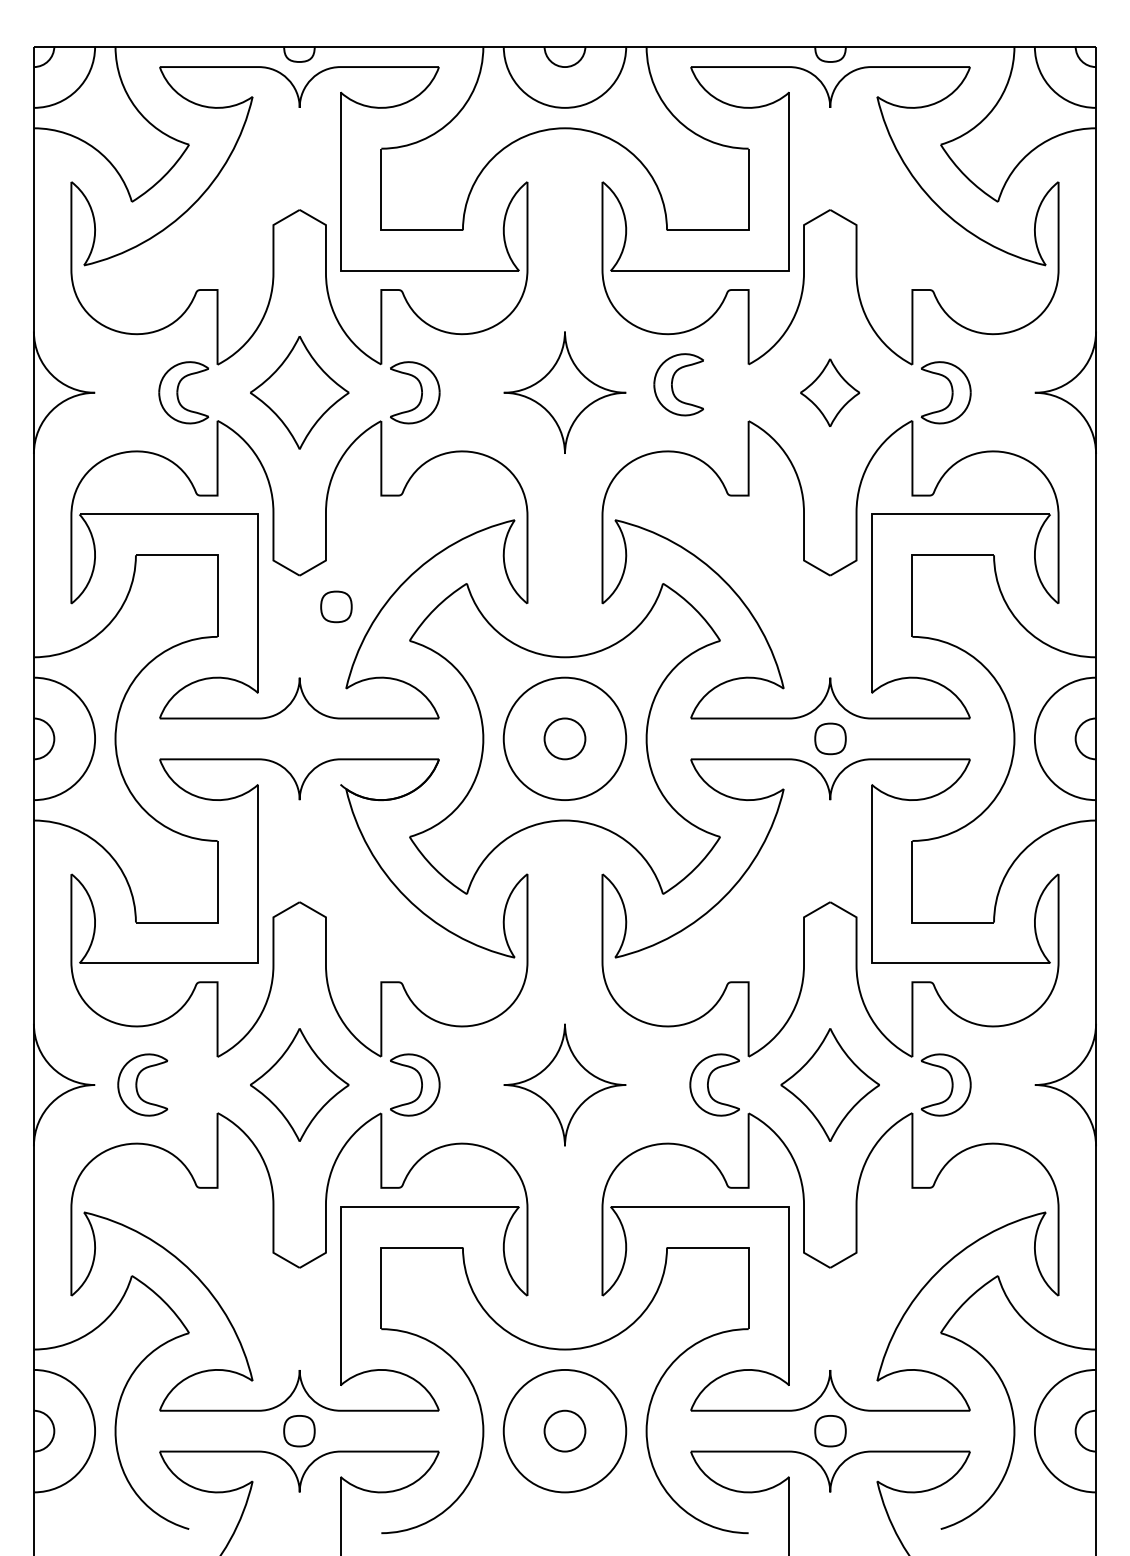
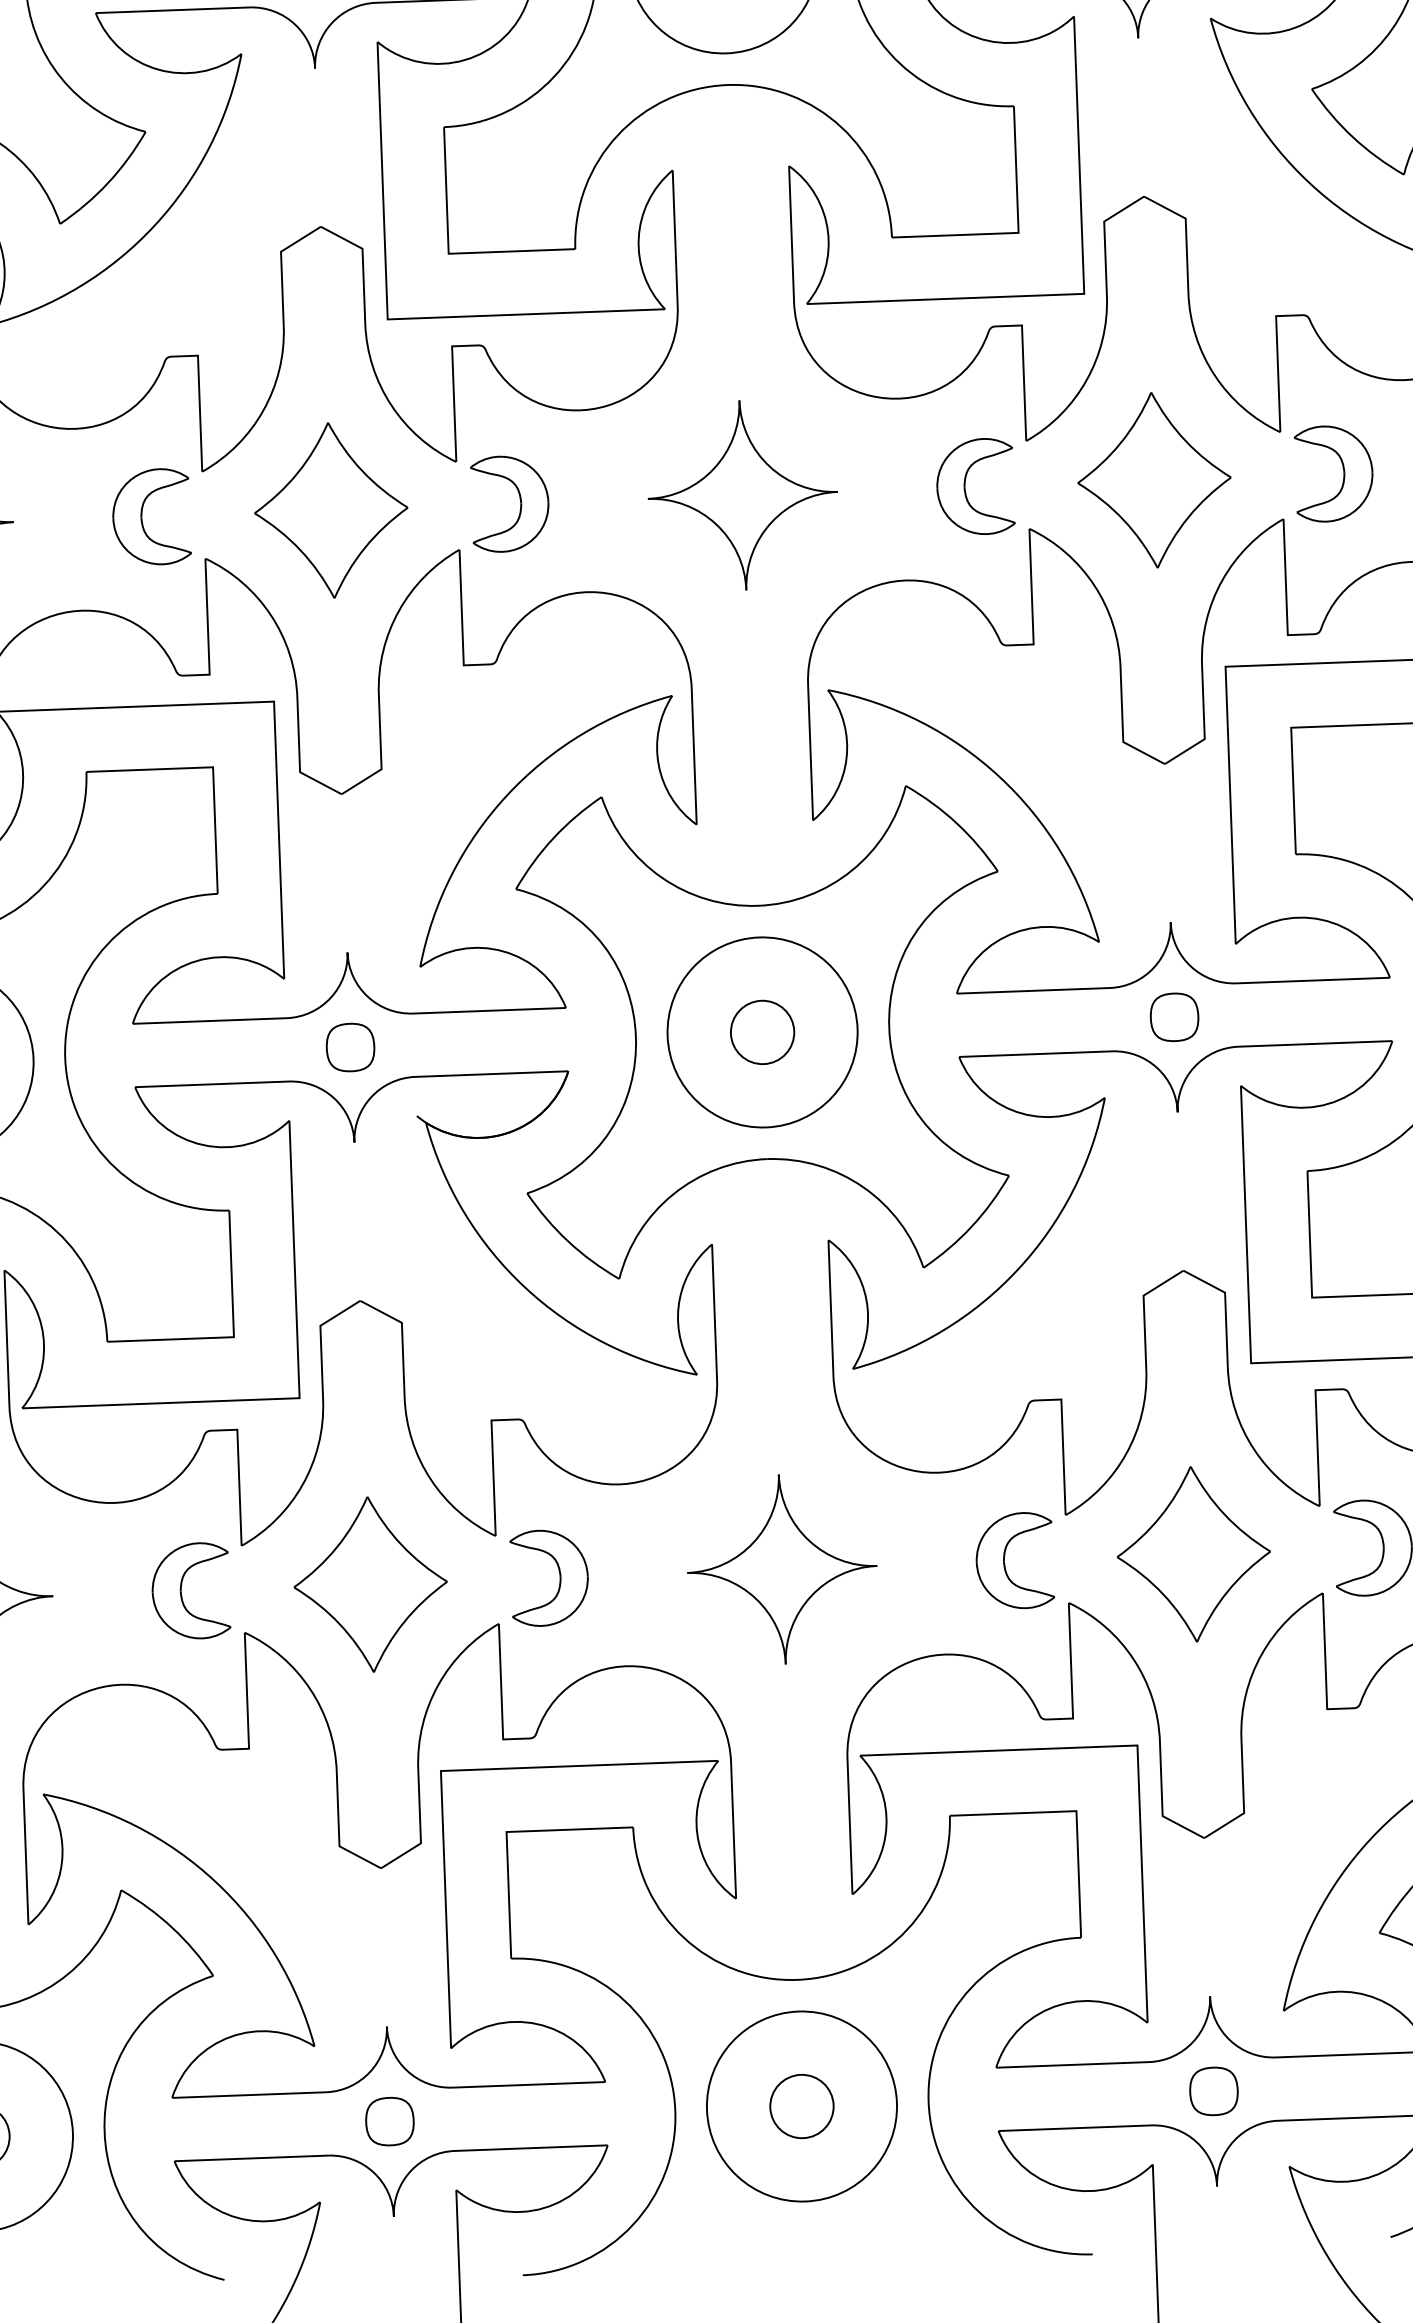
part: (678, 384) -> (974, 486), moved
part: (829, 392) -> (1153, 479), size x1.67
part: (336, 606) -> (350, 1046), moved
part: (142, 1084) -> (190, 1590), moved

